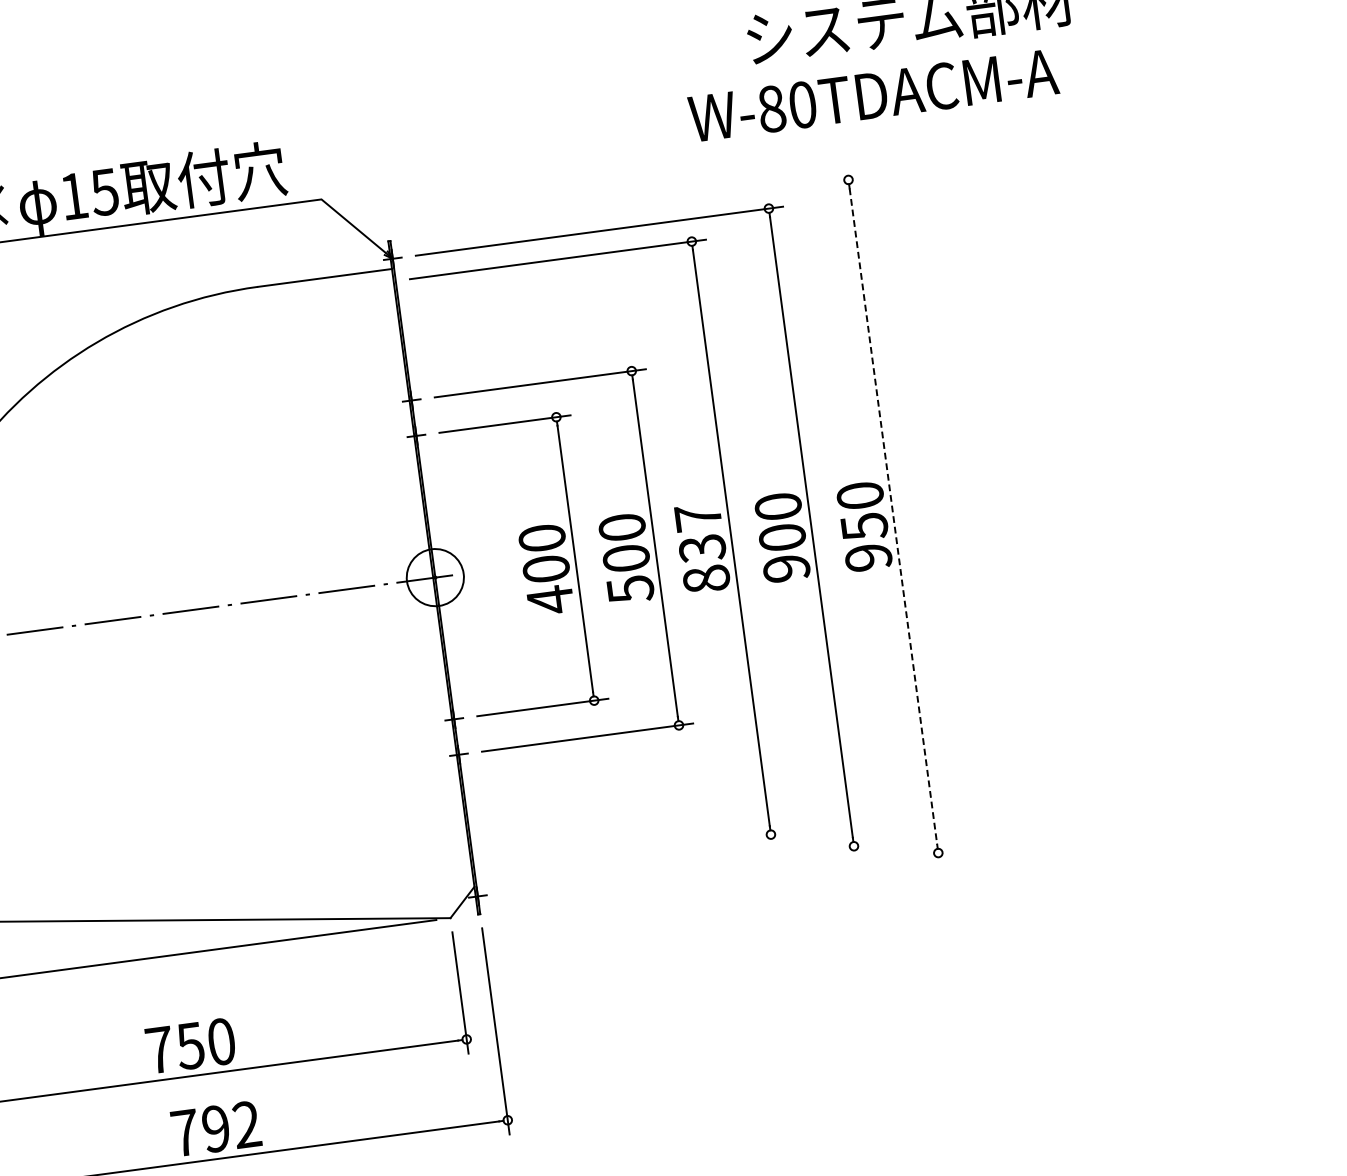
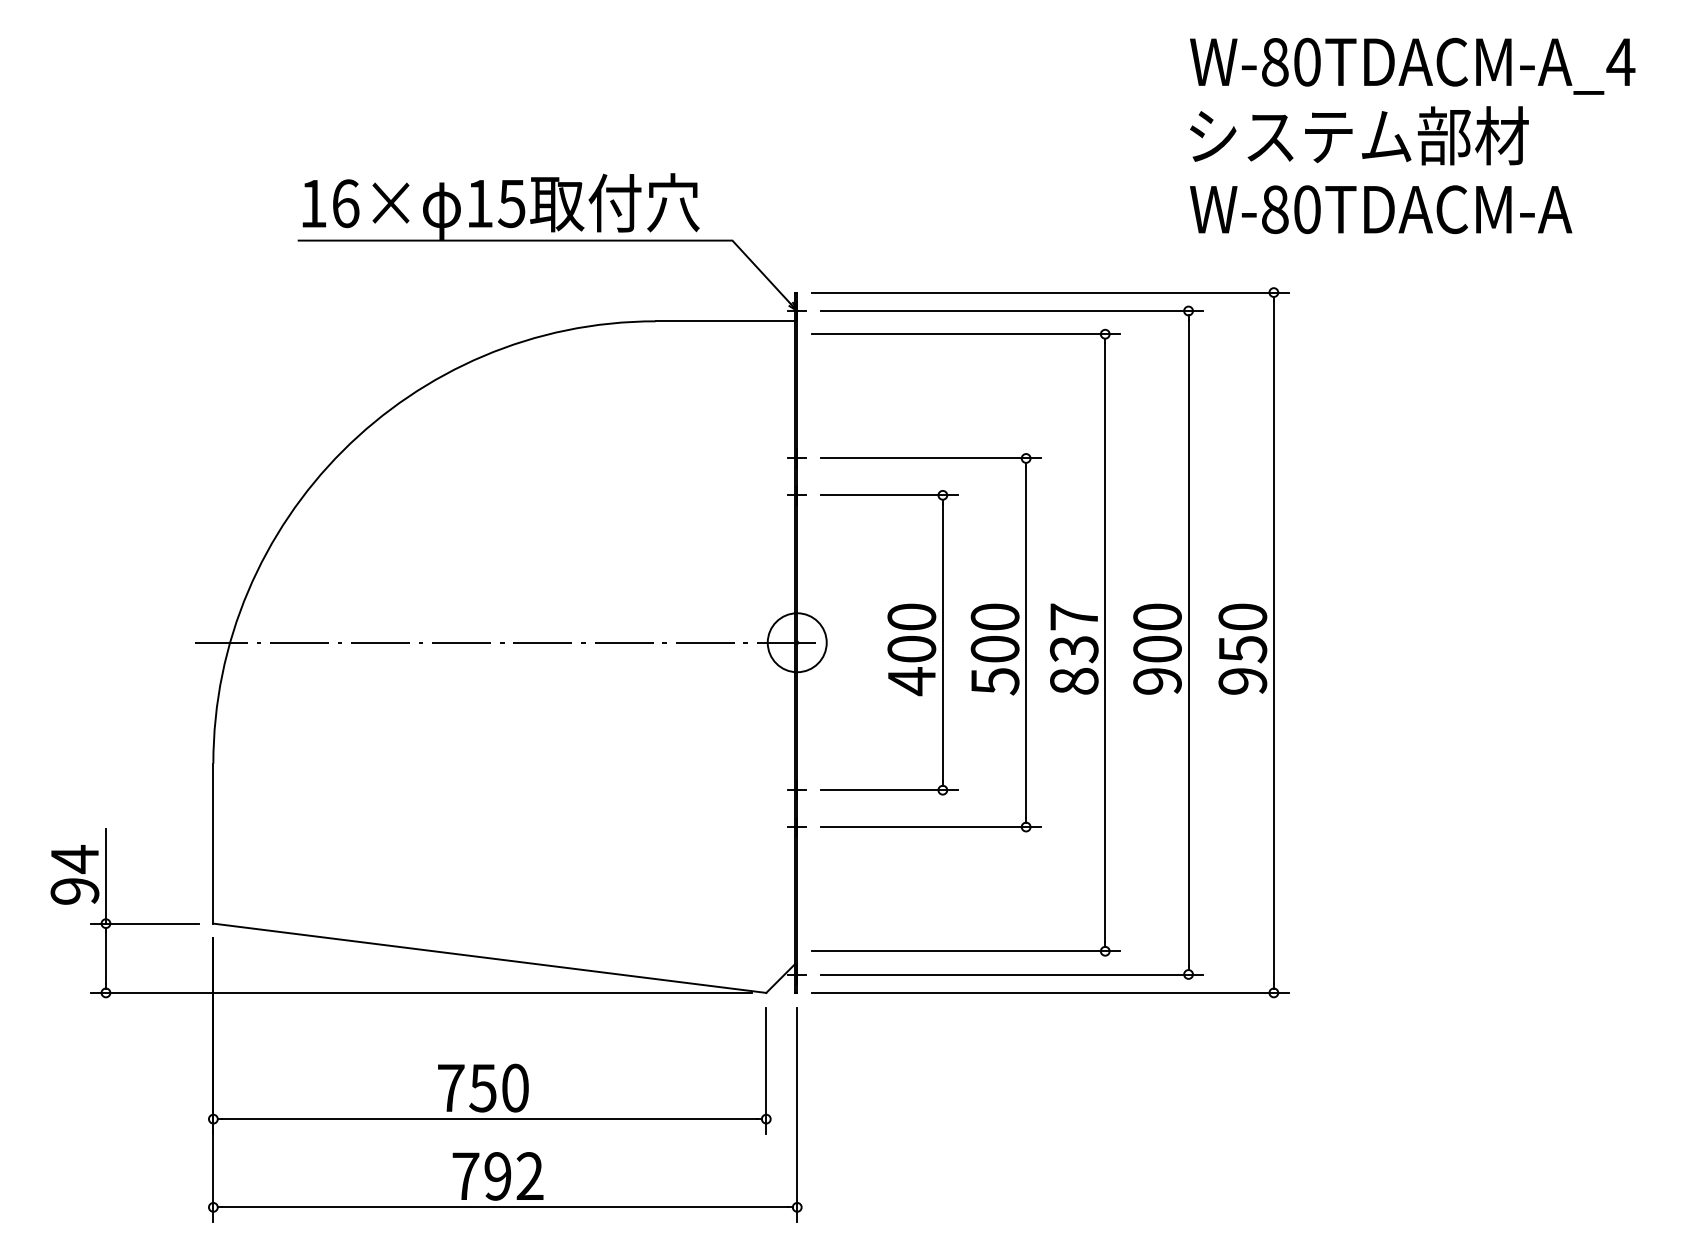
text: (874, 95) -> (1381, 209), moved
line: (632, 208) -> (1049, 292), added
line: (893, 517) -> (1273, 643), dashed -> solid
line: (636, 852) -> (965, 951), added
line: (684, 868) -> (1012, 974), added
line: (722, 881) -> (1049, 992), added

